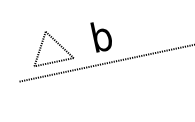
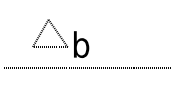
part: (51, 46) -> (50, 33), moved

